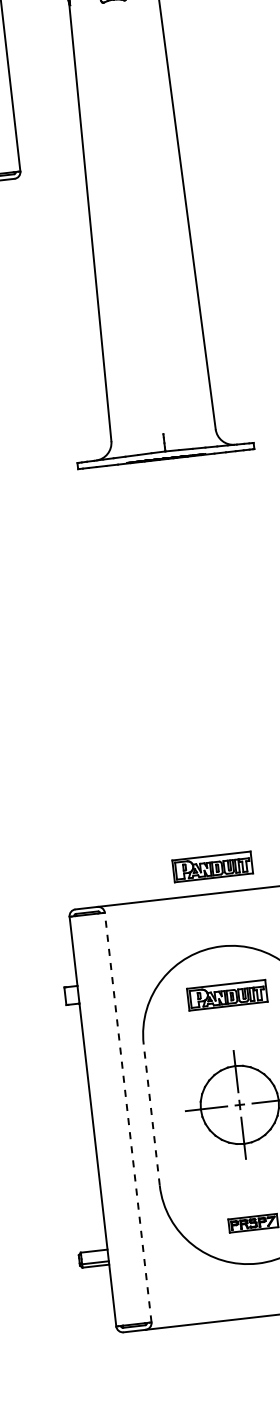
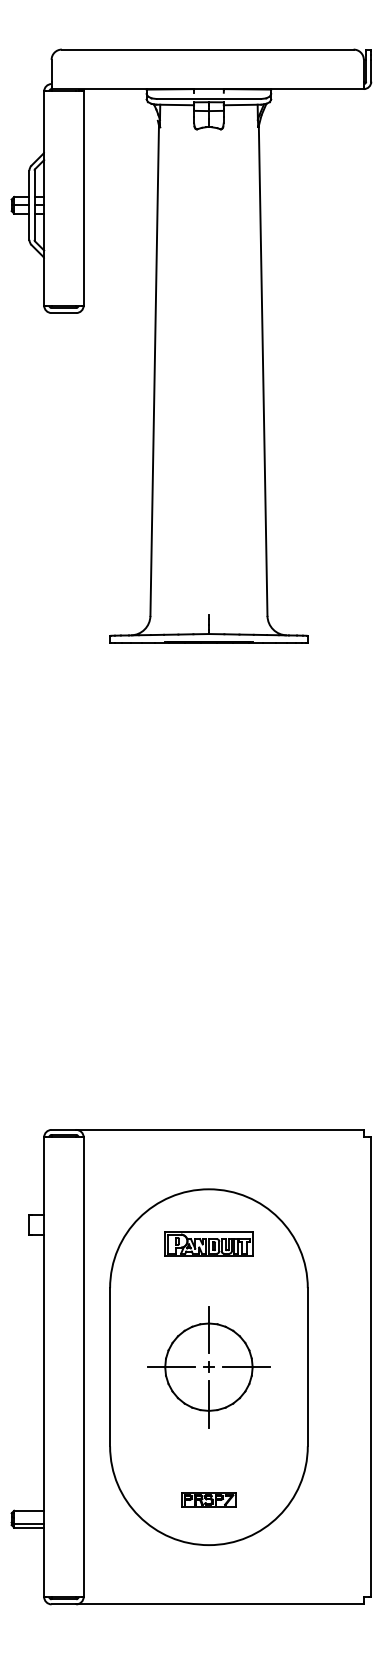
part: (212, 866) -> (208, 1099), removed
line: (152, 1114) -> (110, 1366), dashed -> solid
line: (128, 1117) -> (83, 1367), dashed -> solid

